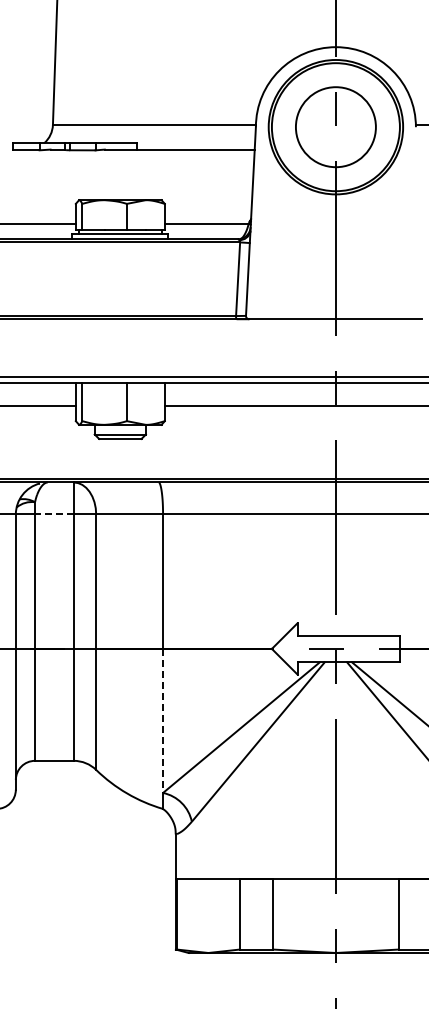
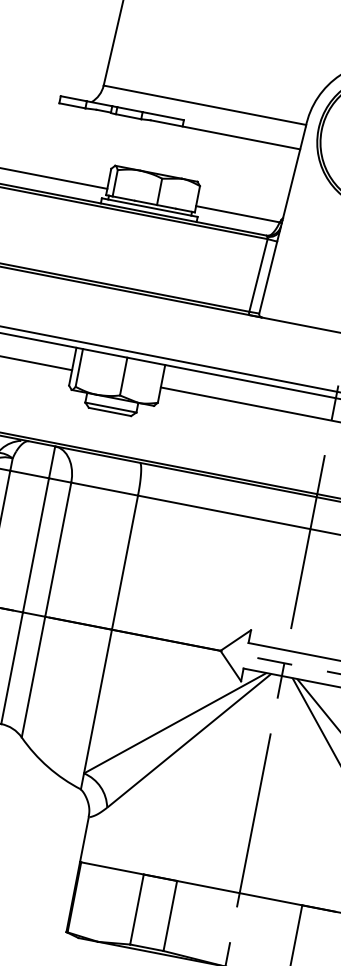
line: (53, 514) -> (28, 474), dashed -> solid
line: (163, 721) -> (98, 702), dashed -> solid

